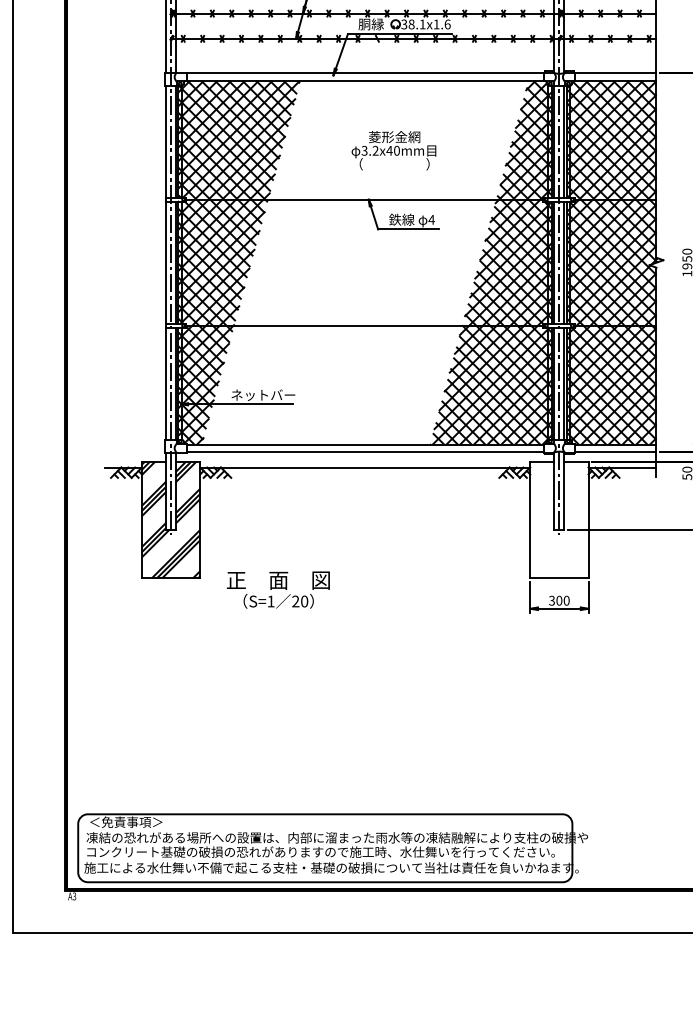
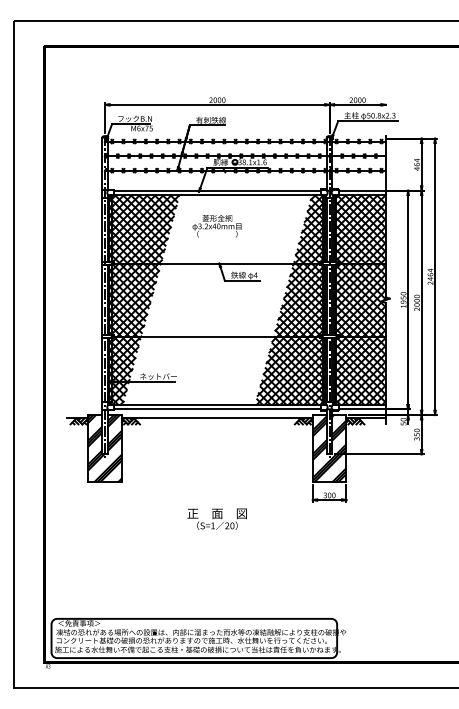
text: (393, 150) -> (216, 226), moved
hatch: (559, 519) -> (329, 448), added
text: (277, 588) -> (216, 518), moved

